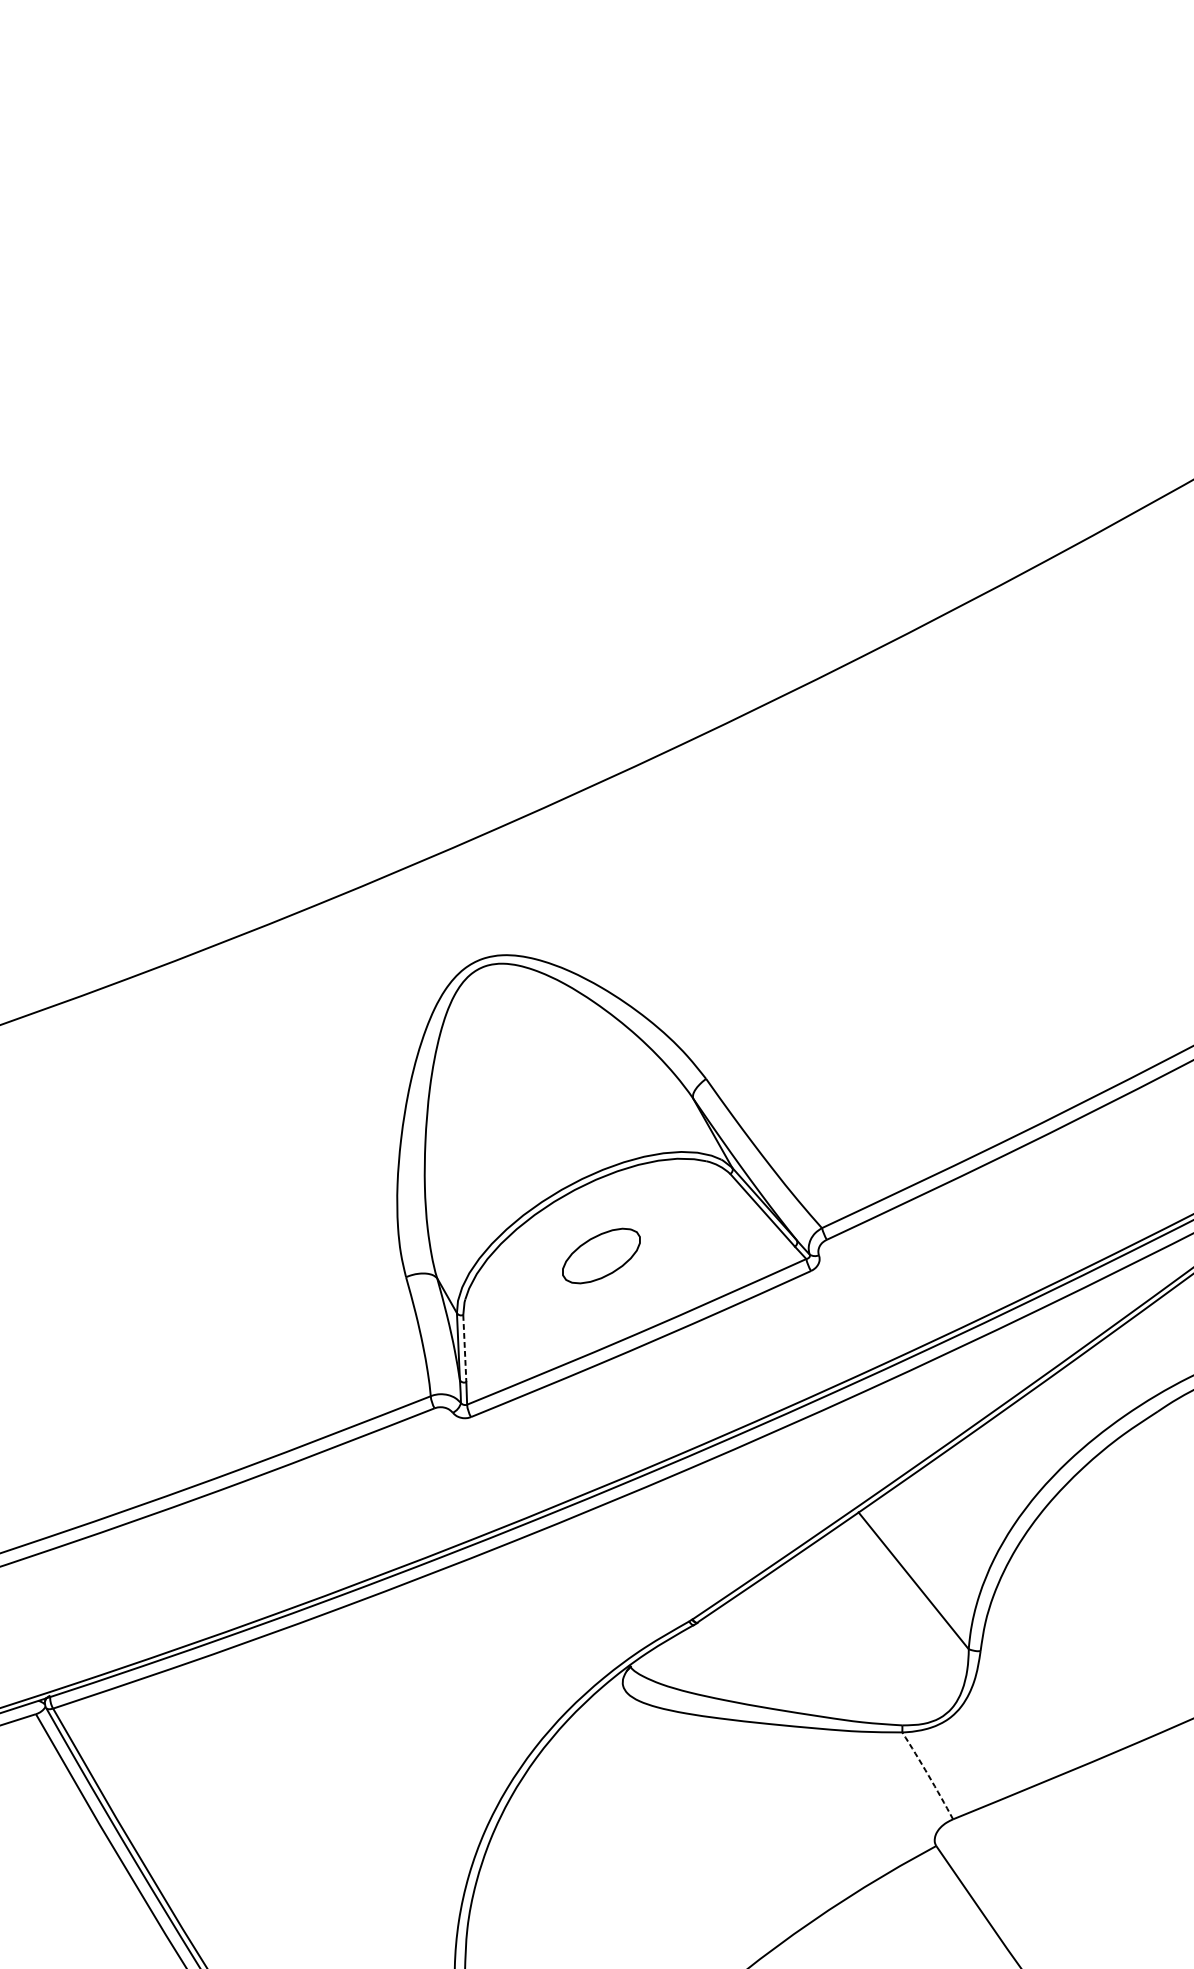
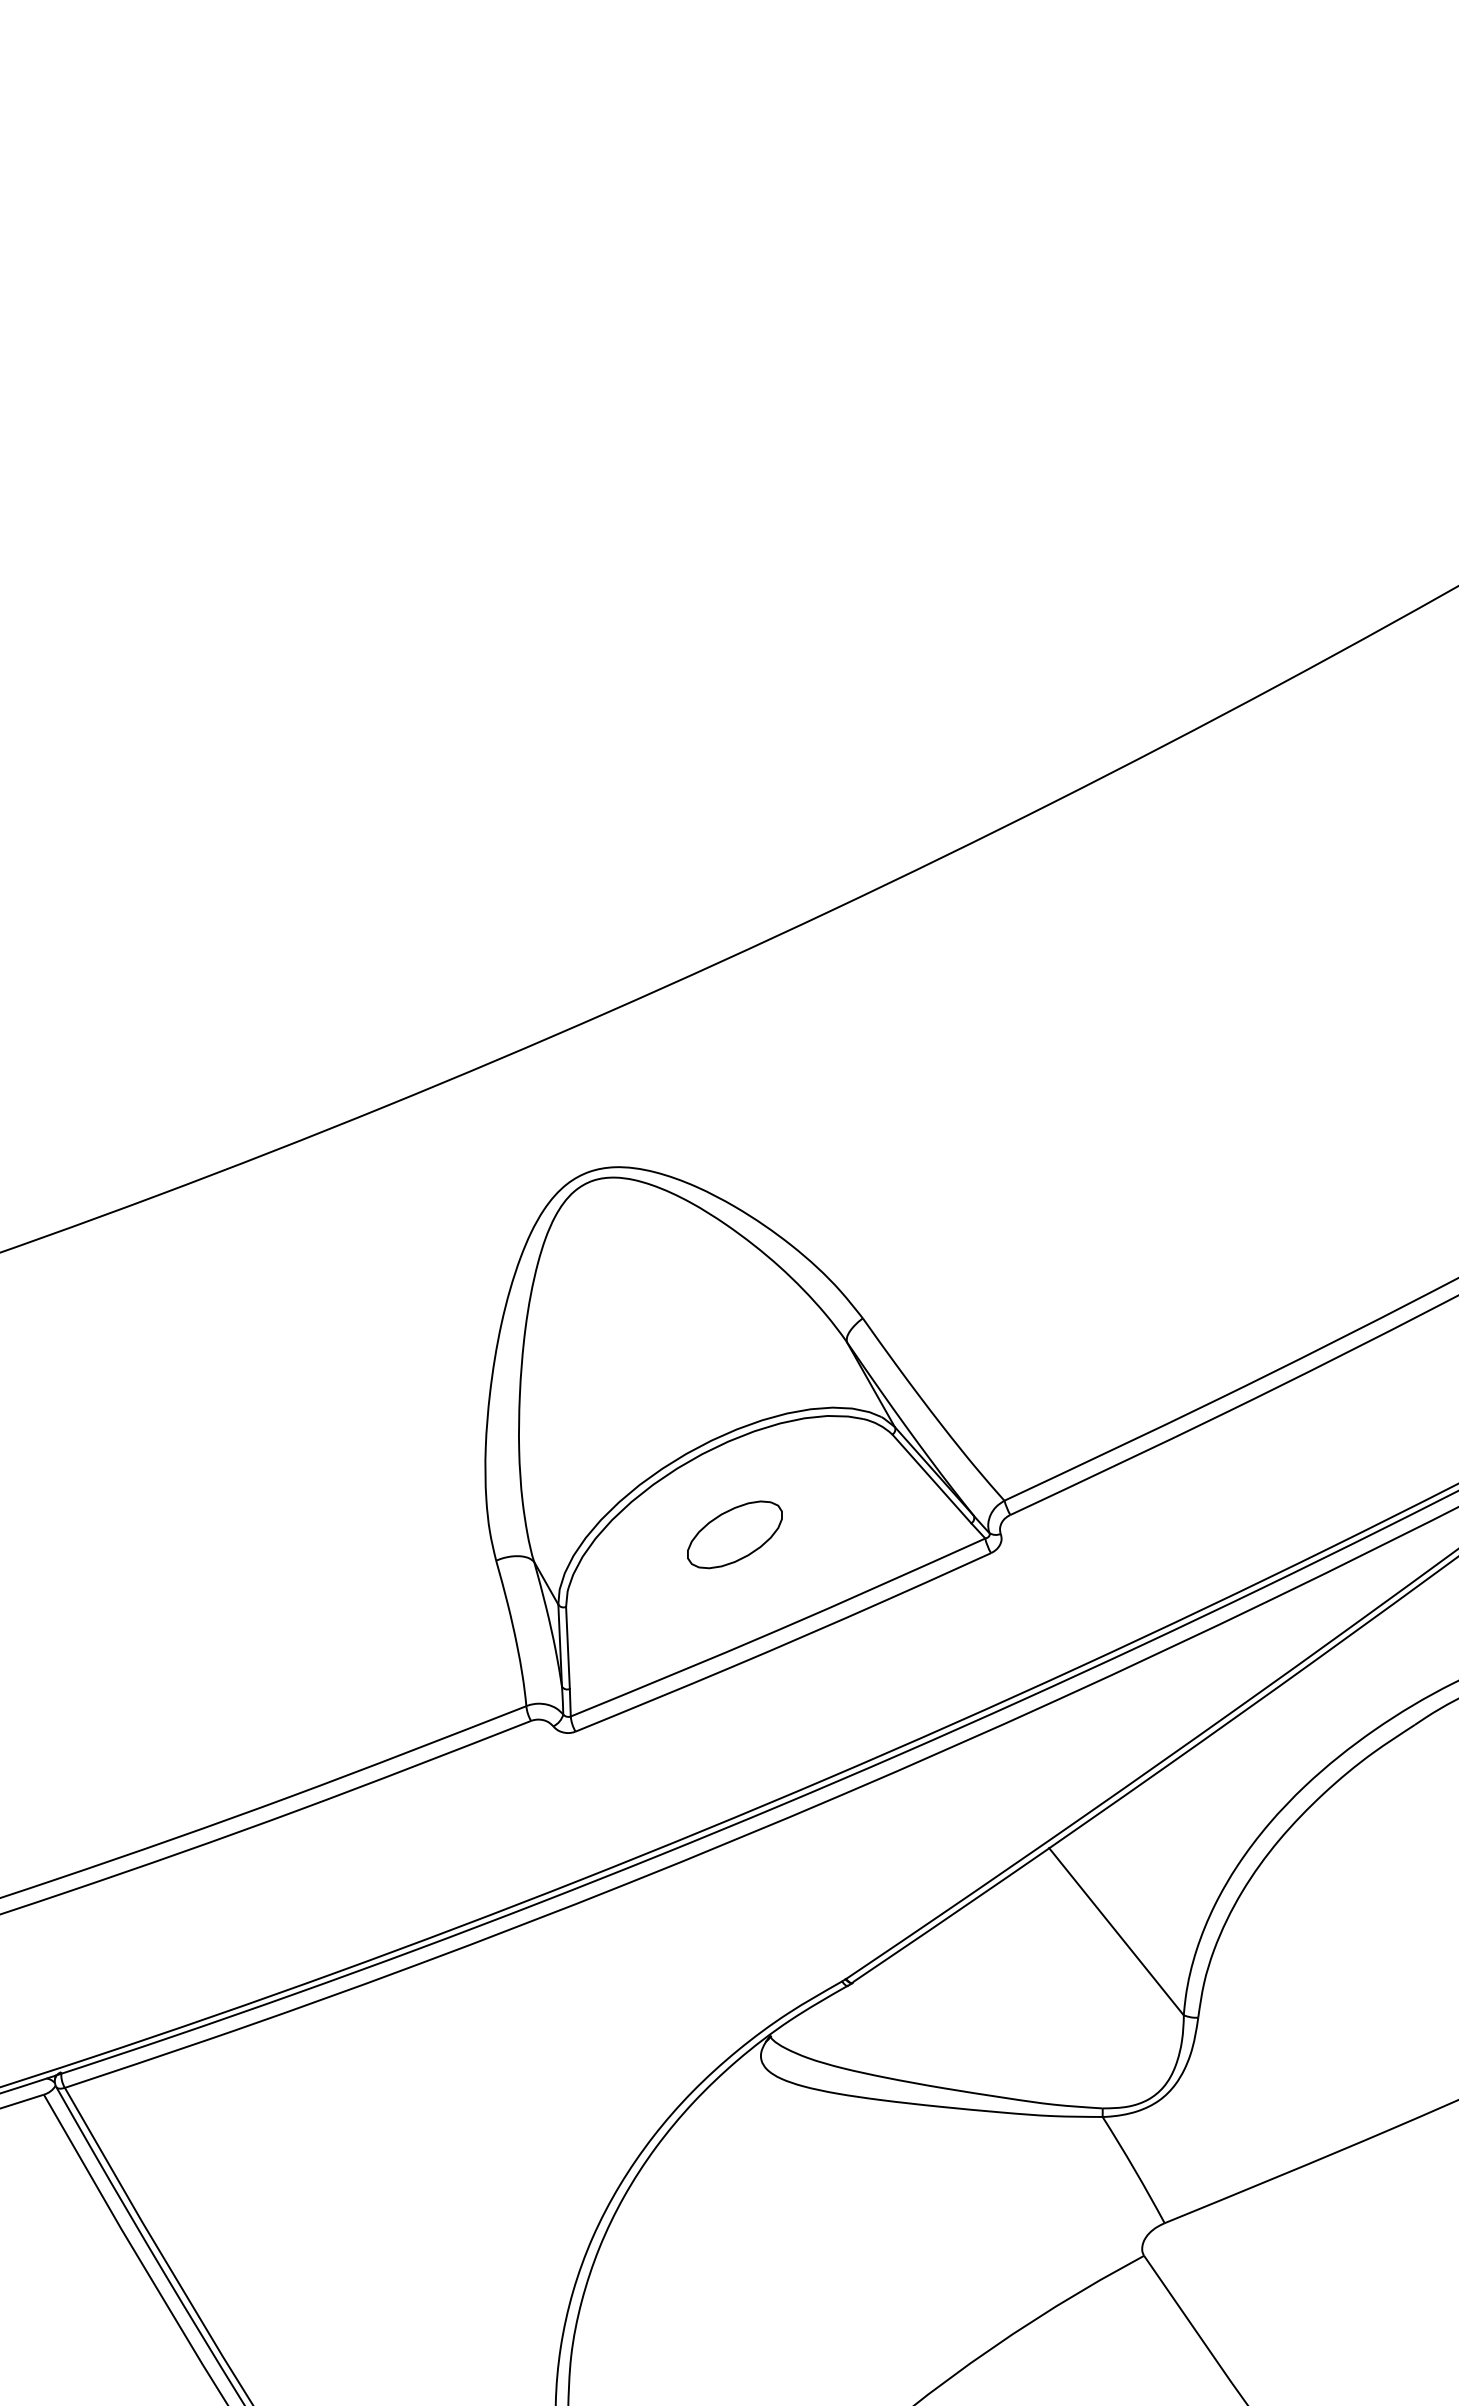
line: (465, 1349) -> (568, 1648), dashed -> solid
arc: (928, 1775) -> (1134, 2169), dashed -> solid

